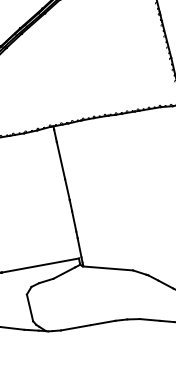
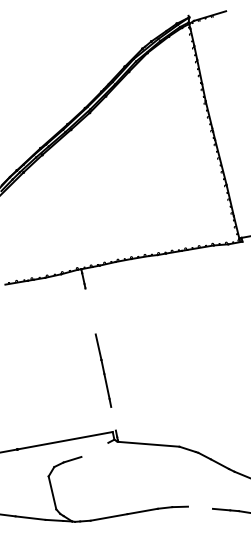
line: (60, 160) -> (90, 311), removed
line: (79, 247) -> (113, 418), removed
line: (64, 272) -> (94, 449), removed
line: (149, 319) -> (199, 507), removed

